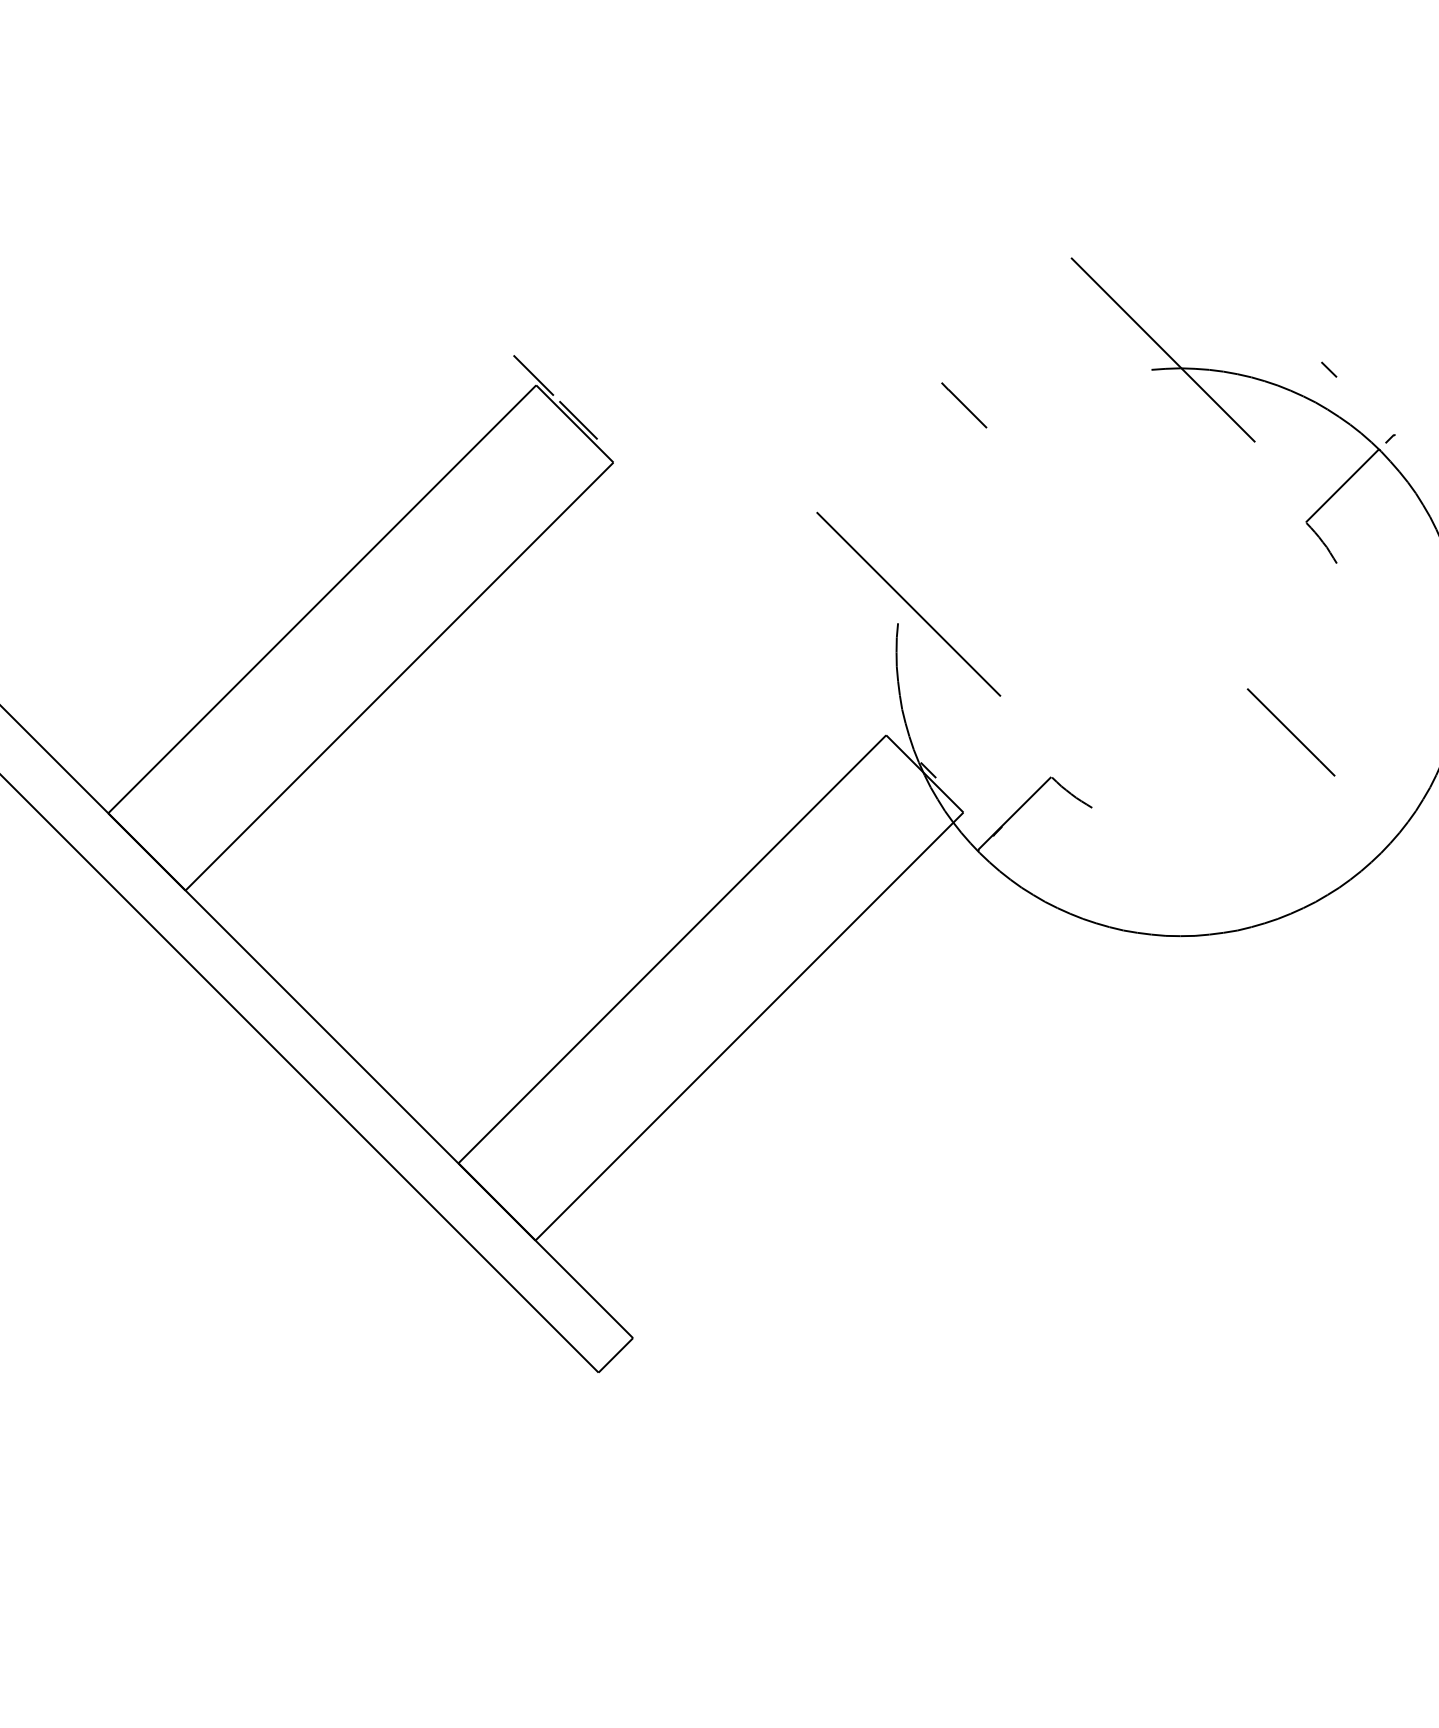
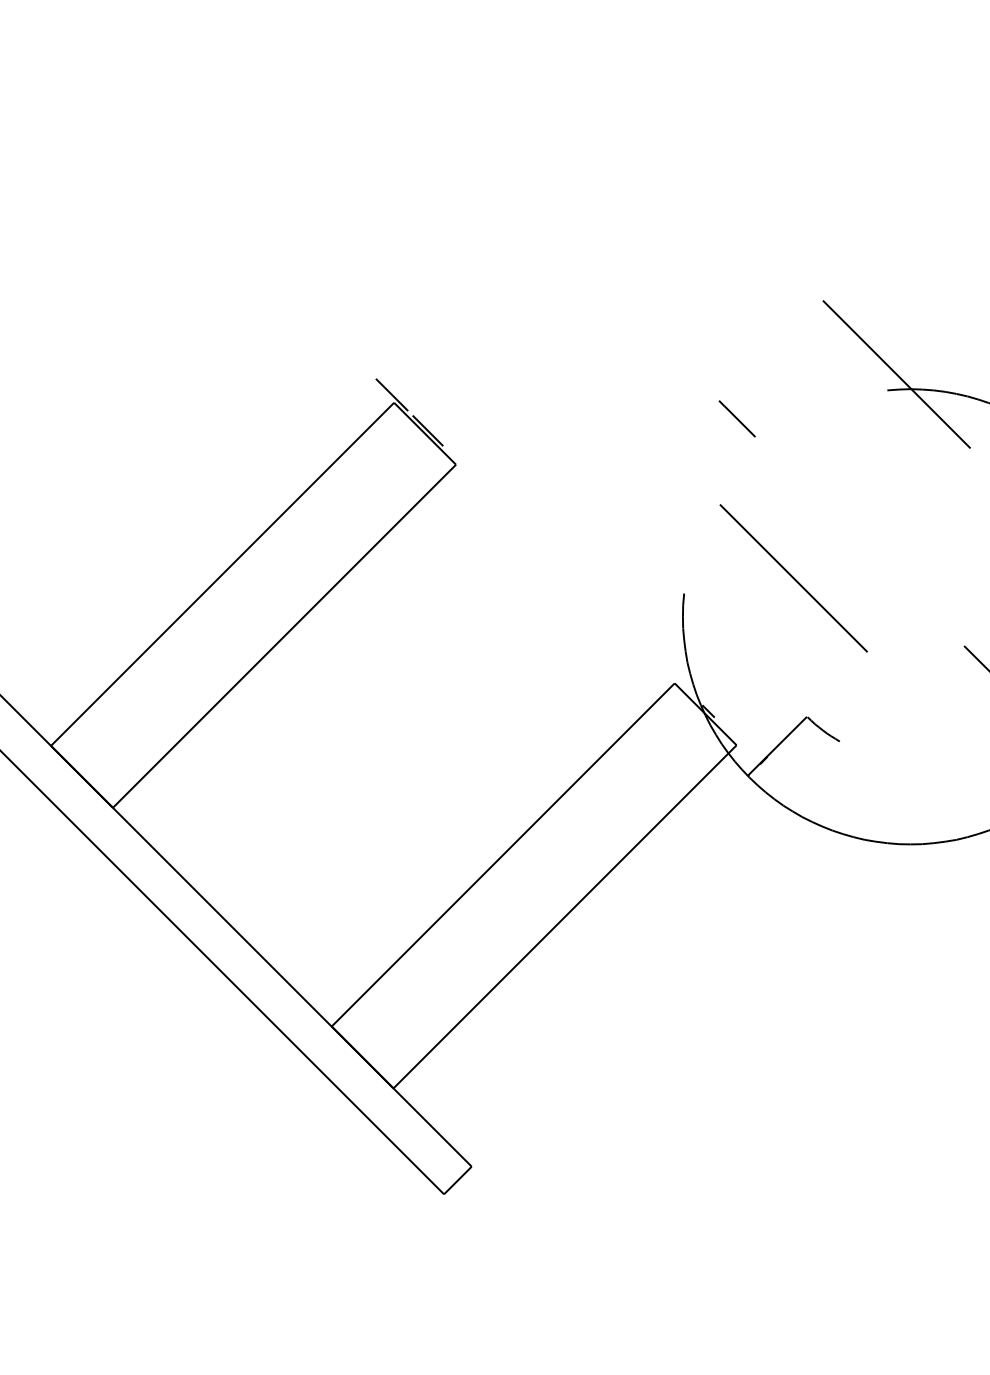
line: (908, 603) -> (793, 577), moved

